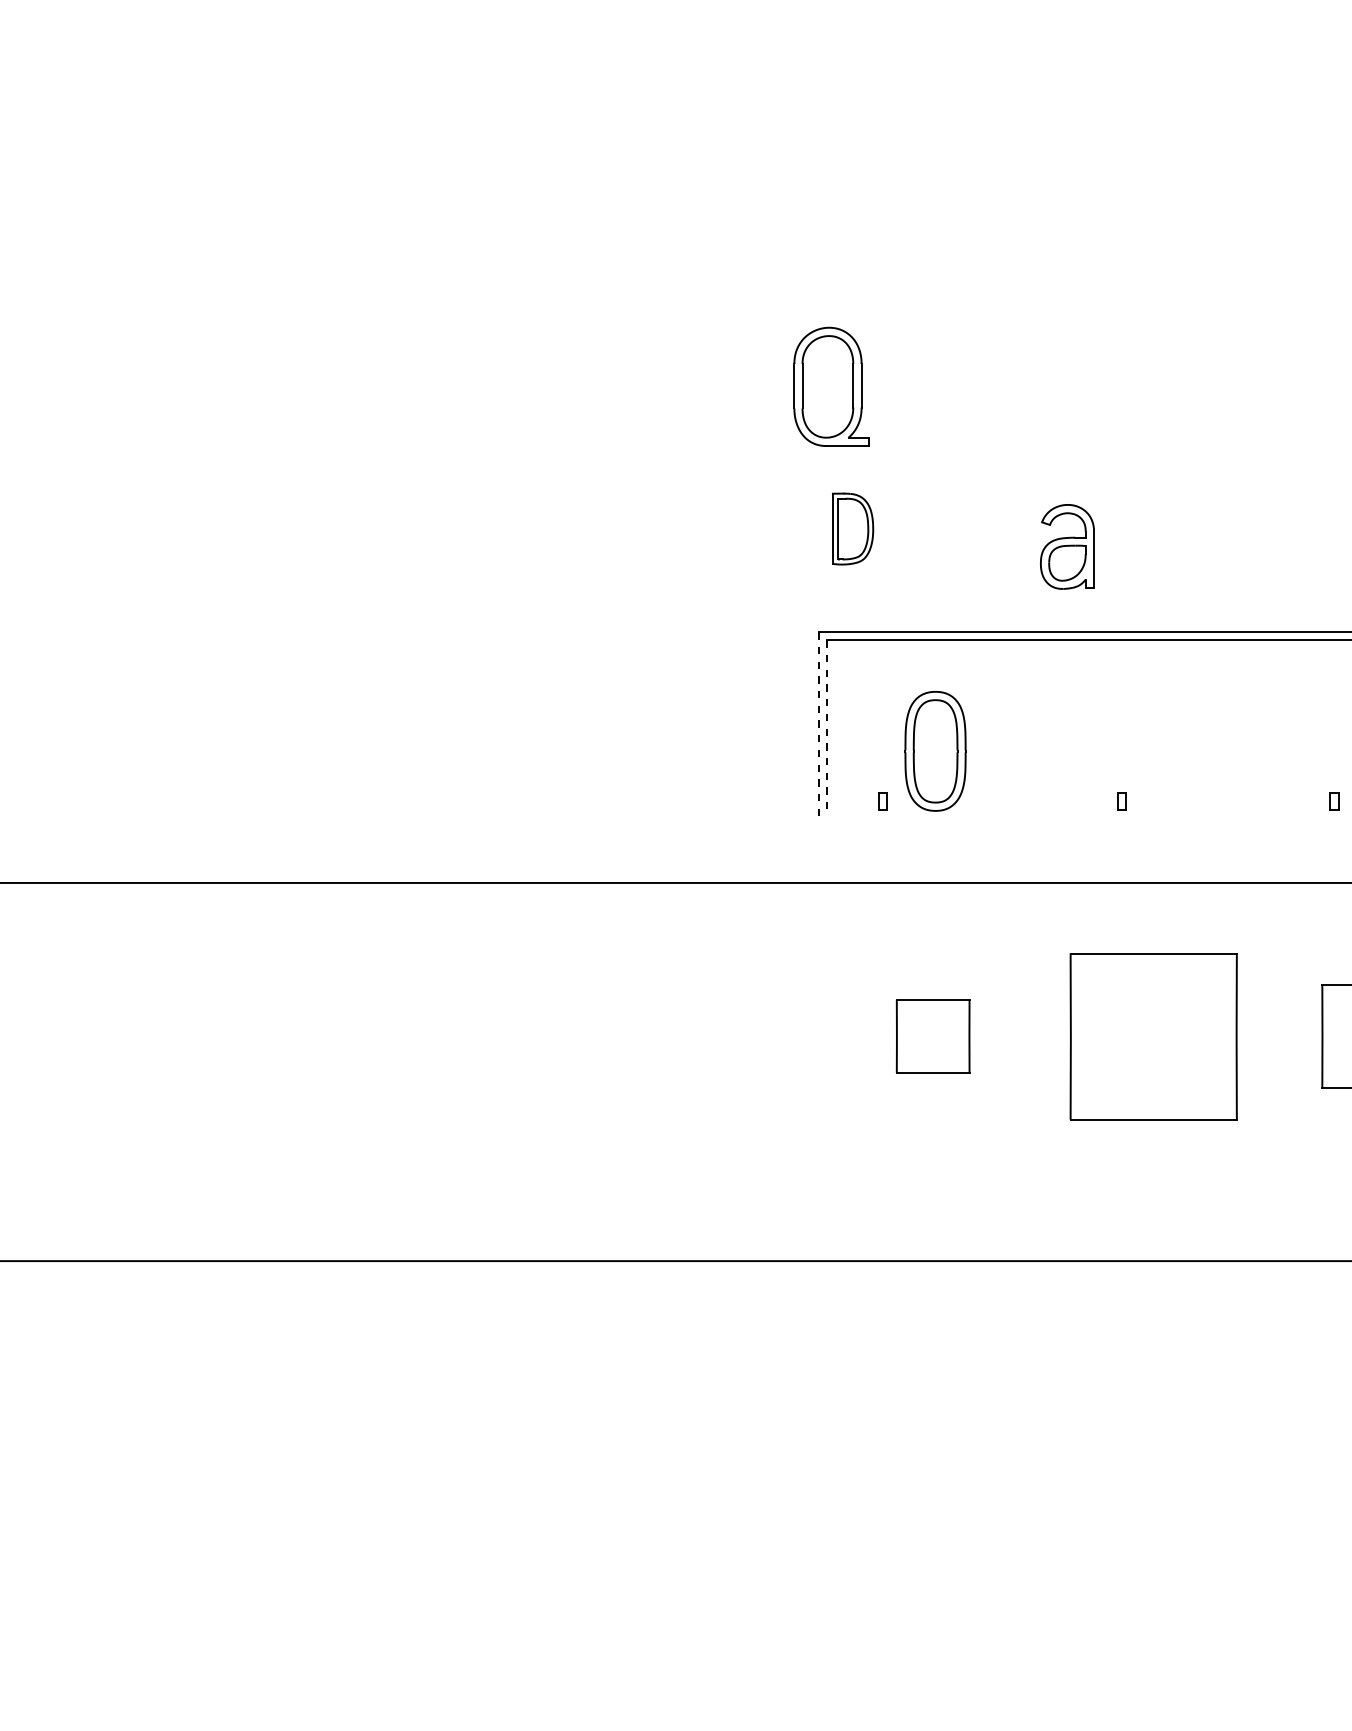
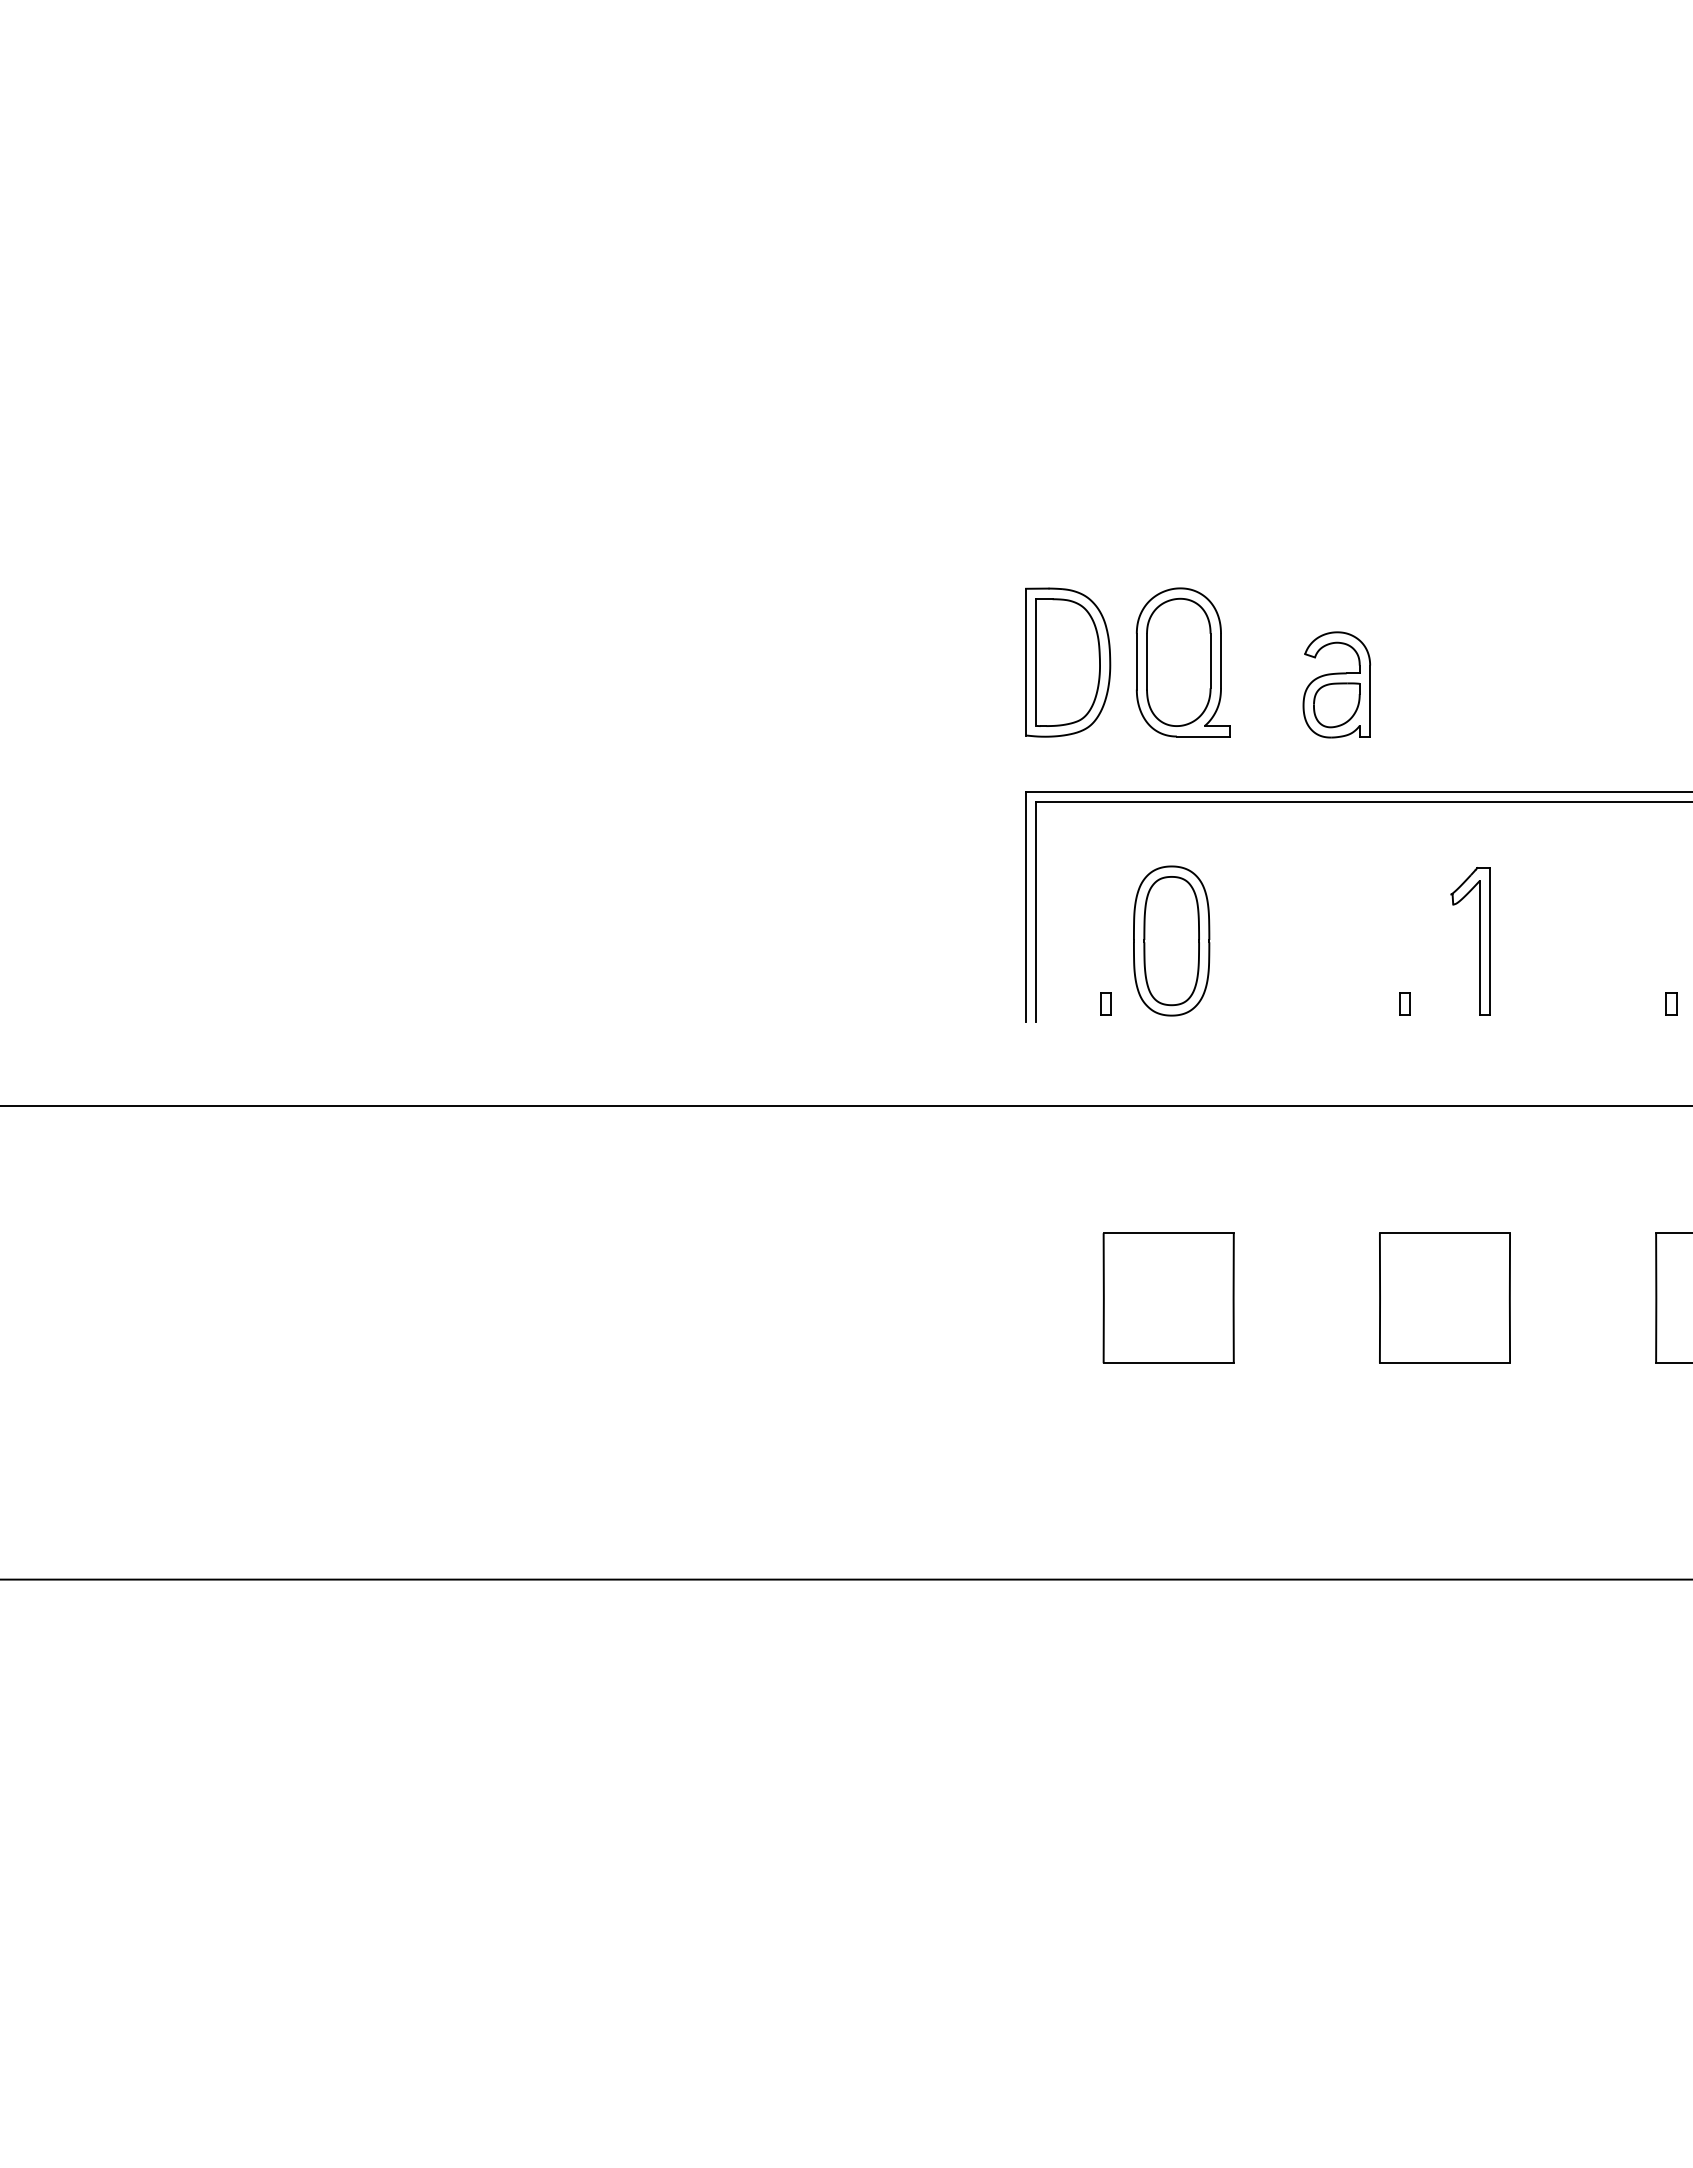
part: (830, 386) -> (1182, 662), moved
part: (853, 529) -> (1068, 662), size x1.67
line: (819, 724) -> (1026, 907), dashed -> solid
line: (827, 728) -> (1036, 912), dashed -> solid
part: (1181, 751) -> (1479, 941), added
part: (933, 1035) -> (1168, 1297), size x1.43
part: (1153, 1035) -> (1444, 1297), size x0.62

